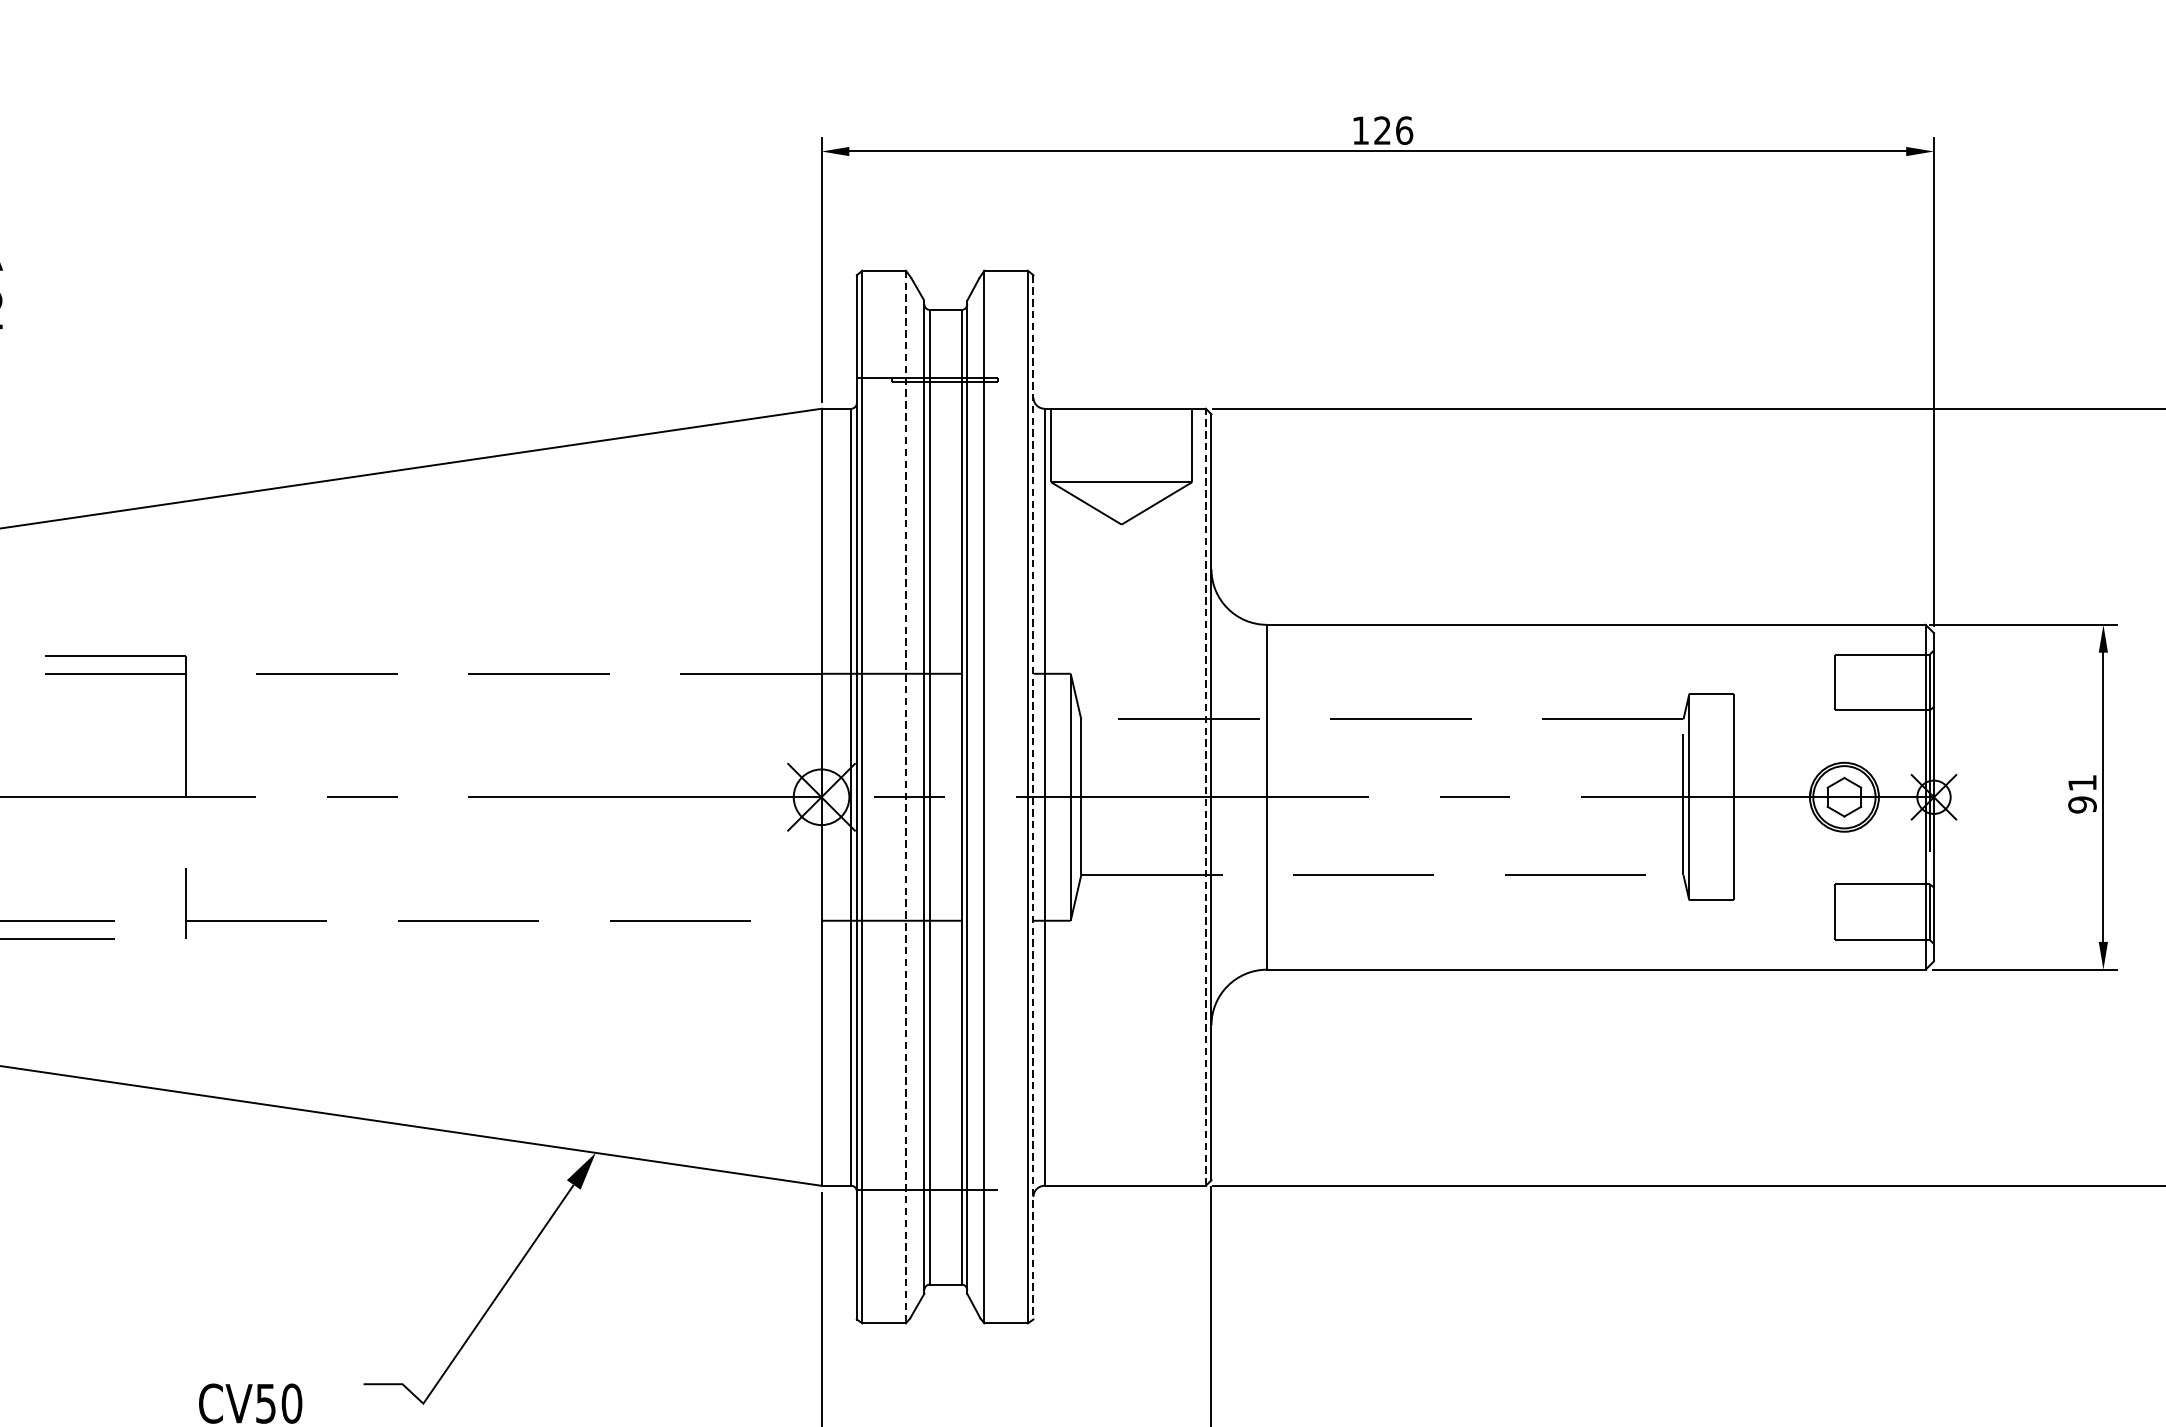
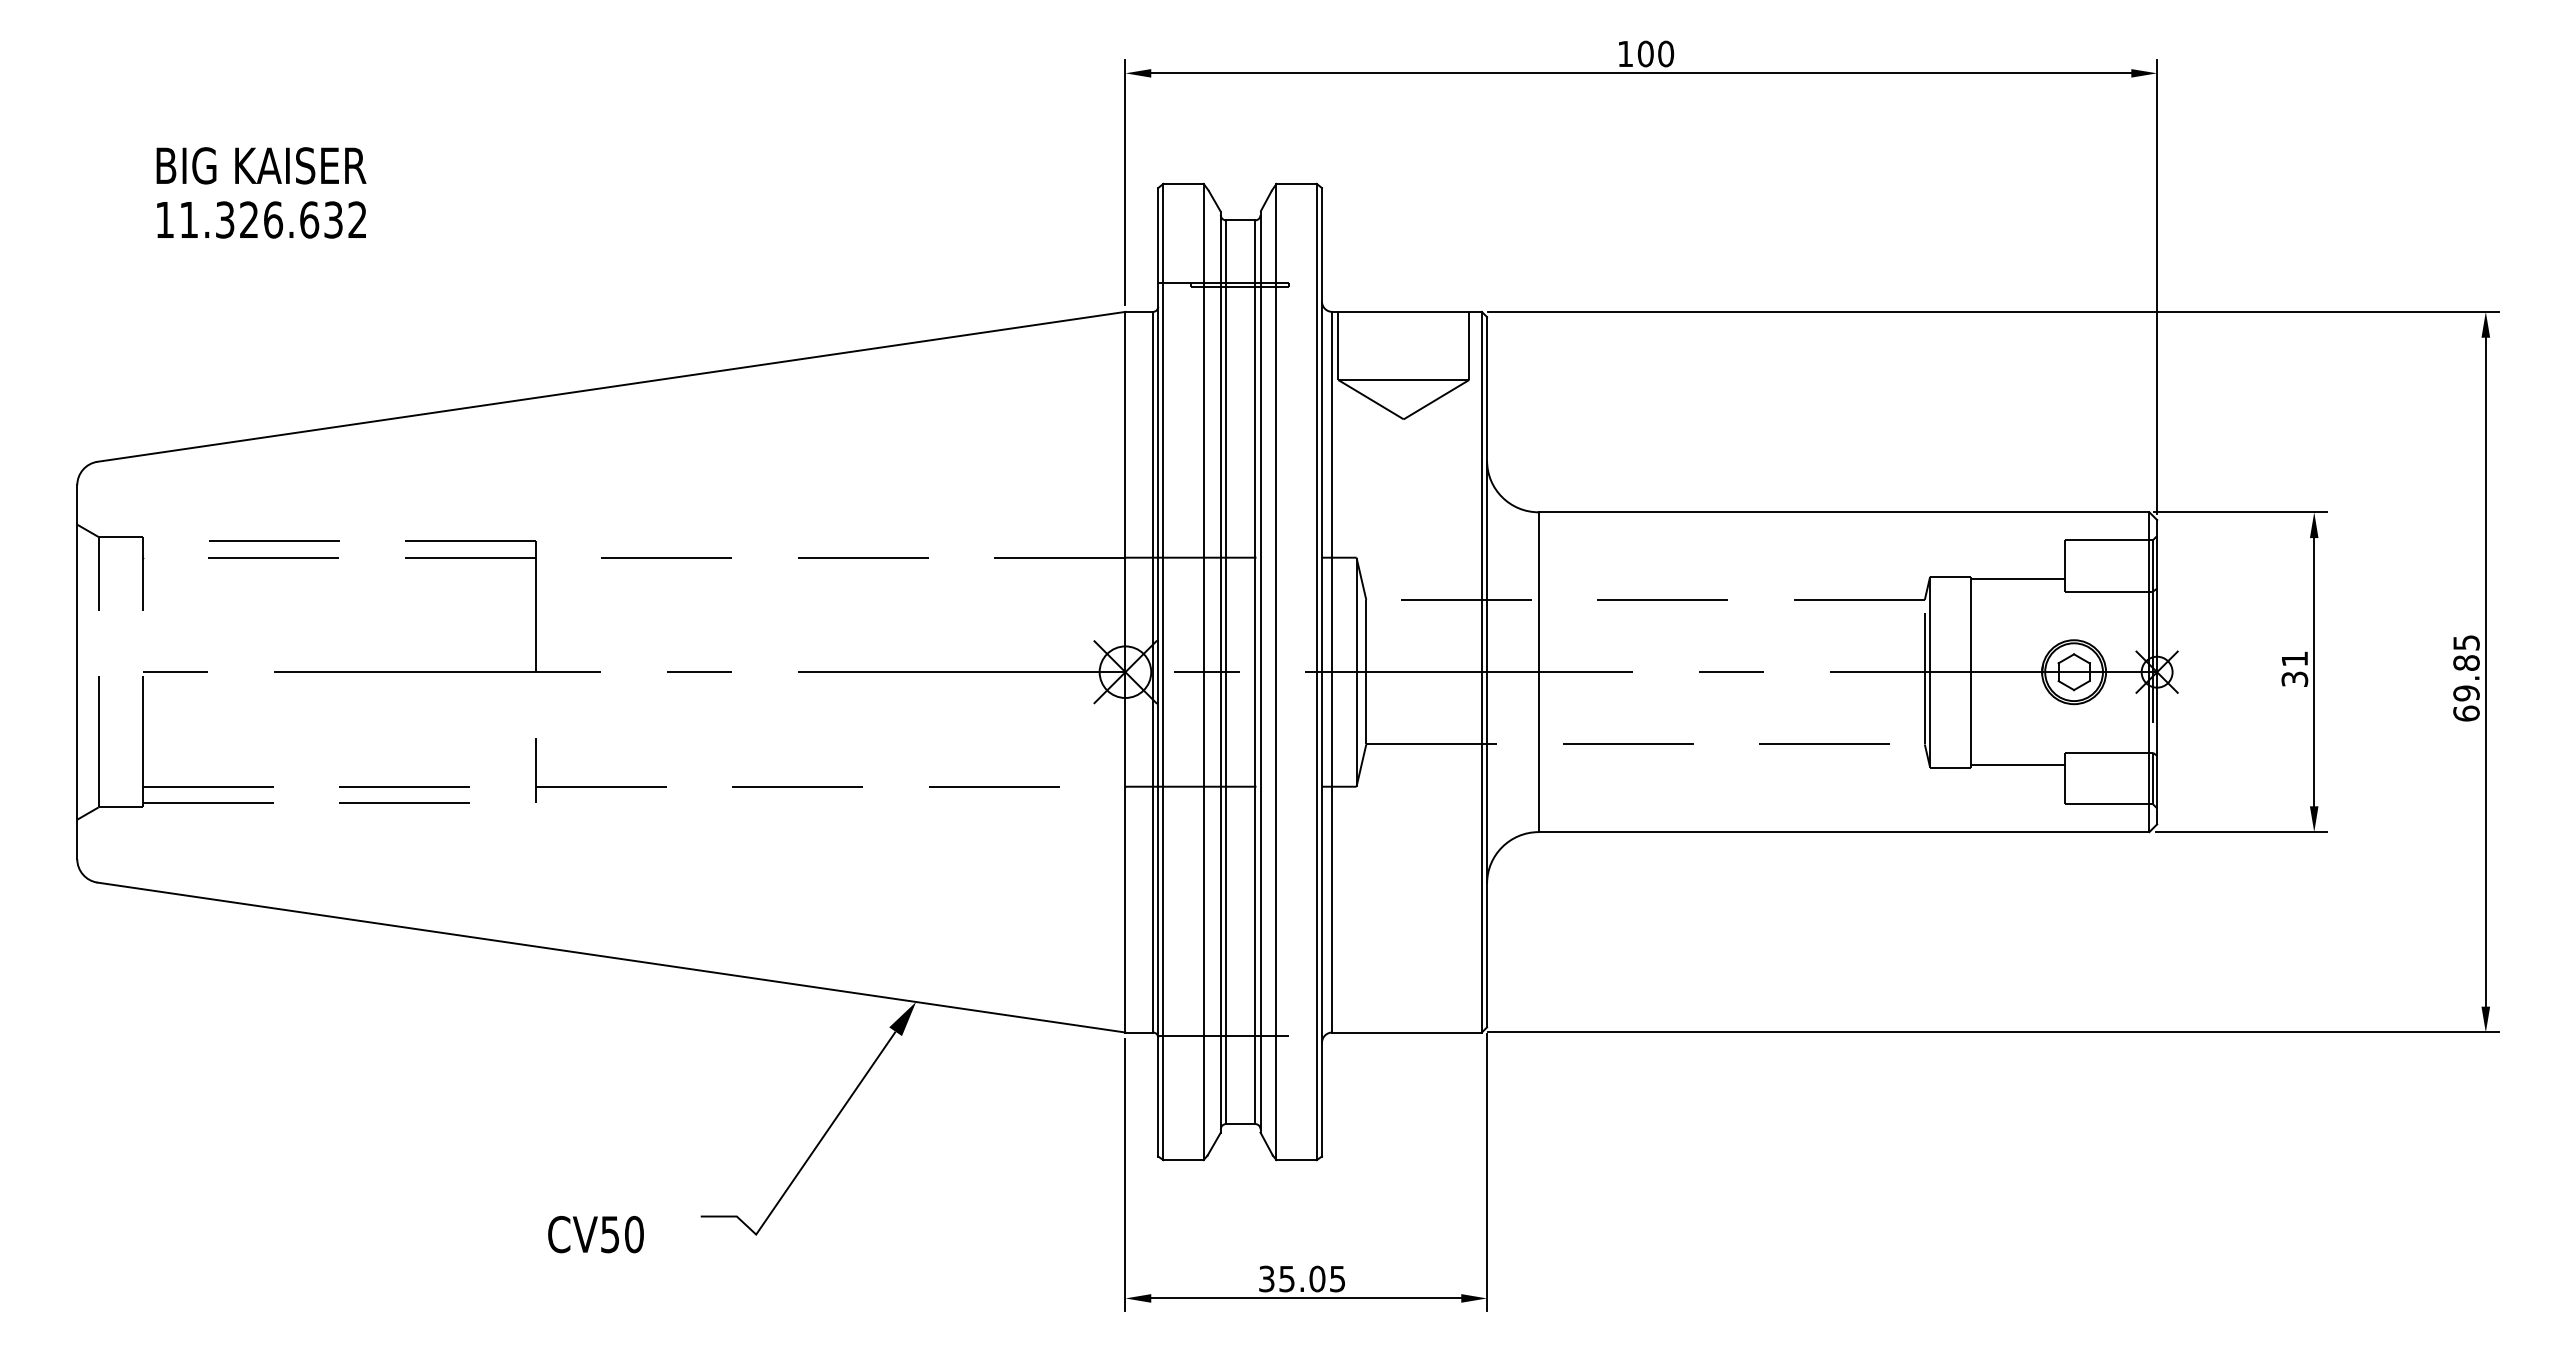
text: (1393, 130) -> (1655, 53), 126 -> 100
line: (1784, 697) -> (2018, 579), added
line: (1205, 796) -> (1481, 671), dashed -> solid
line: (905, 797) -> (1203, 672), dashed -> solid
line: (1032, 797) -> (1321, 672), dashed -> solid
text: (2082, 805) -> (2294, 679), 91 -> 31
line: (1784, 897) -> (2018, 765), added

